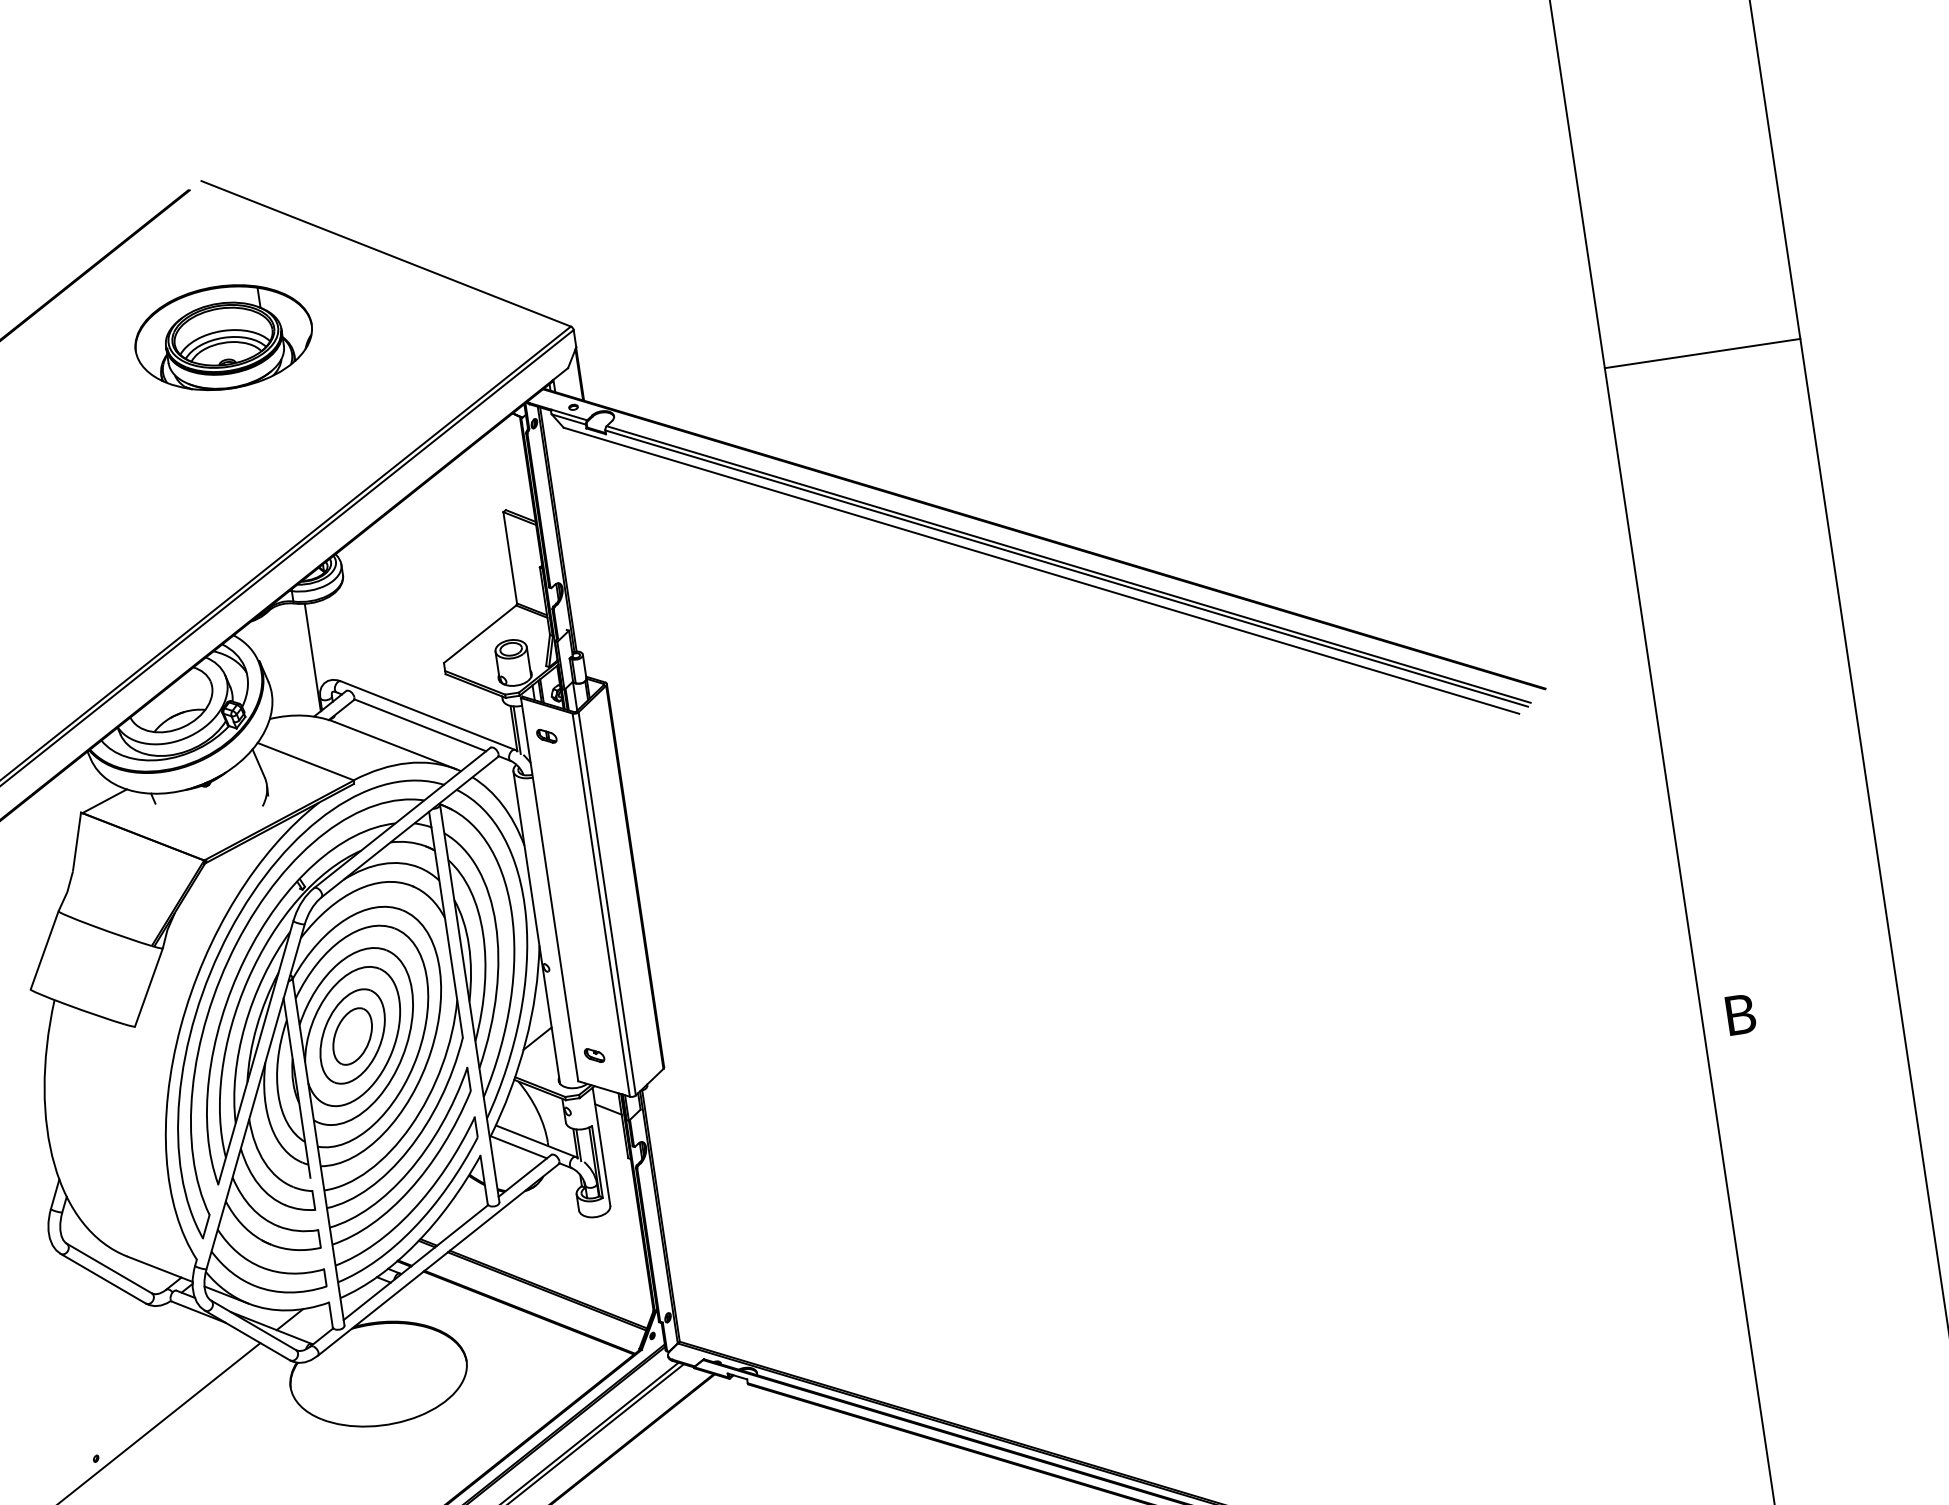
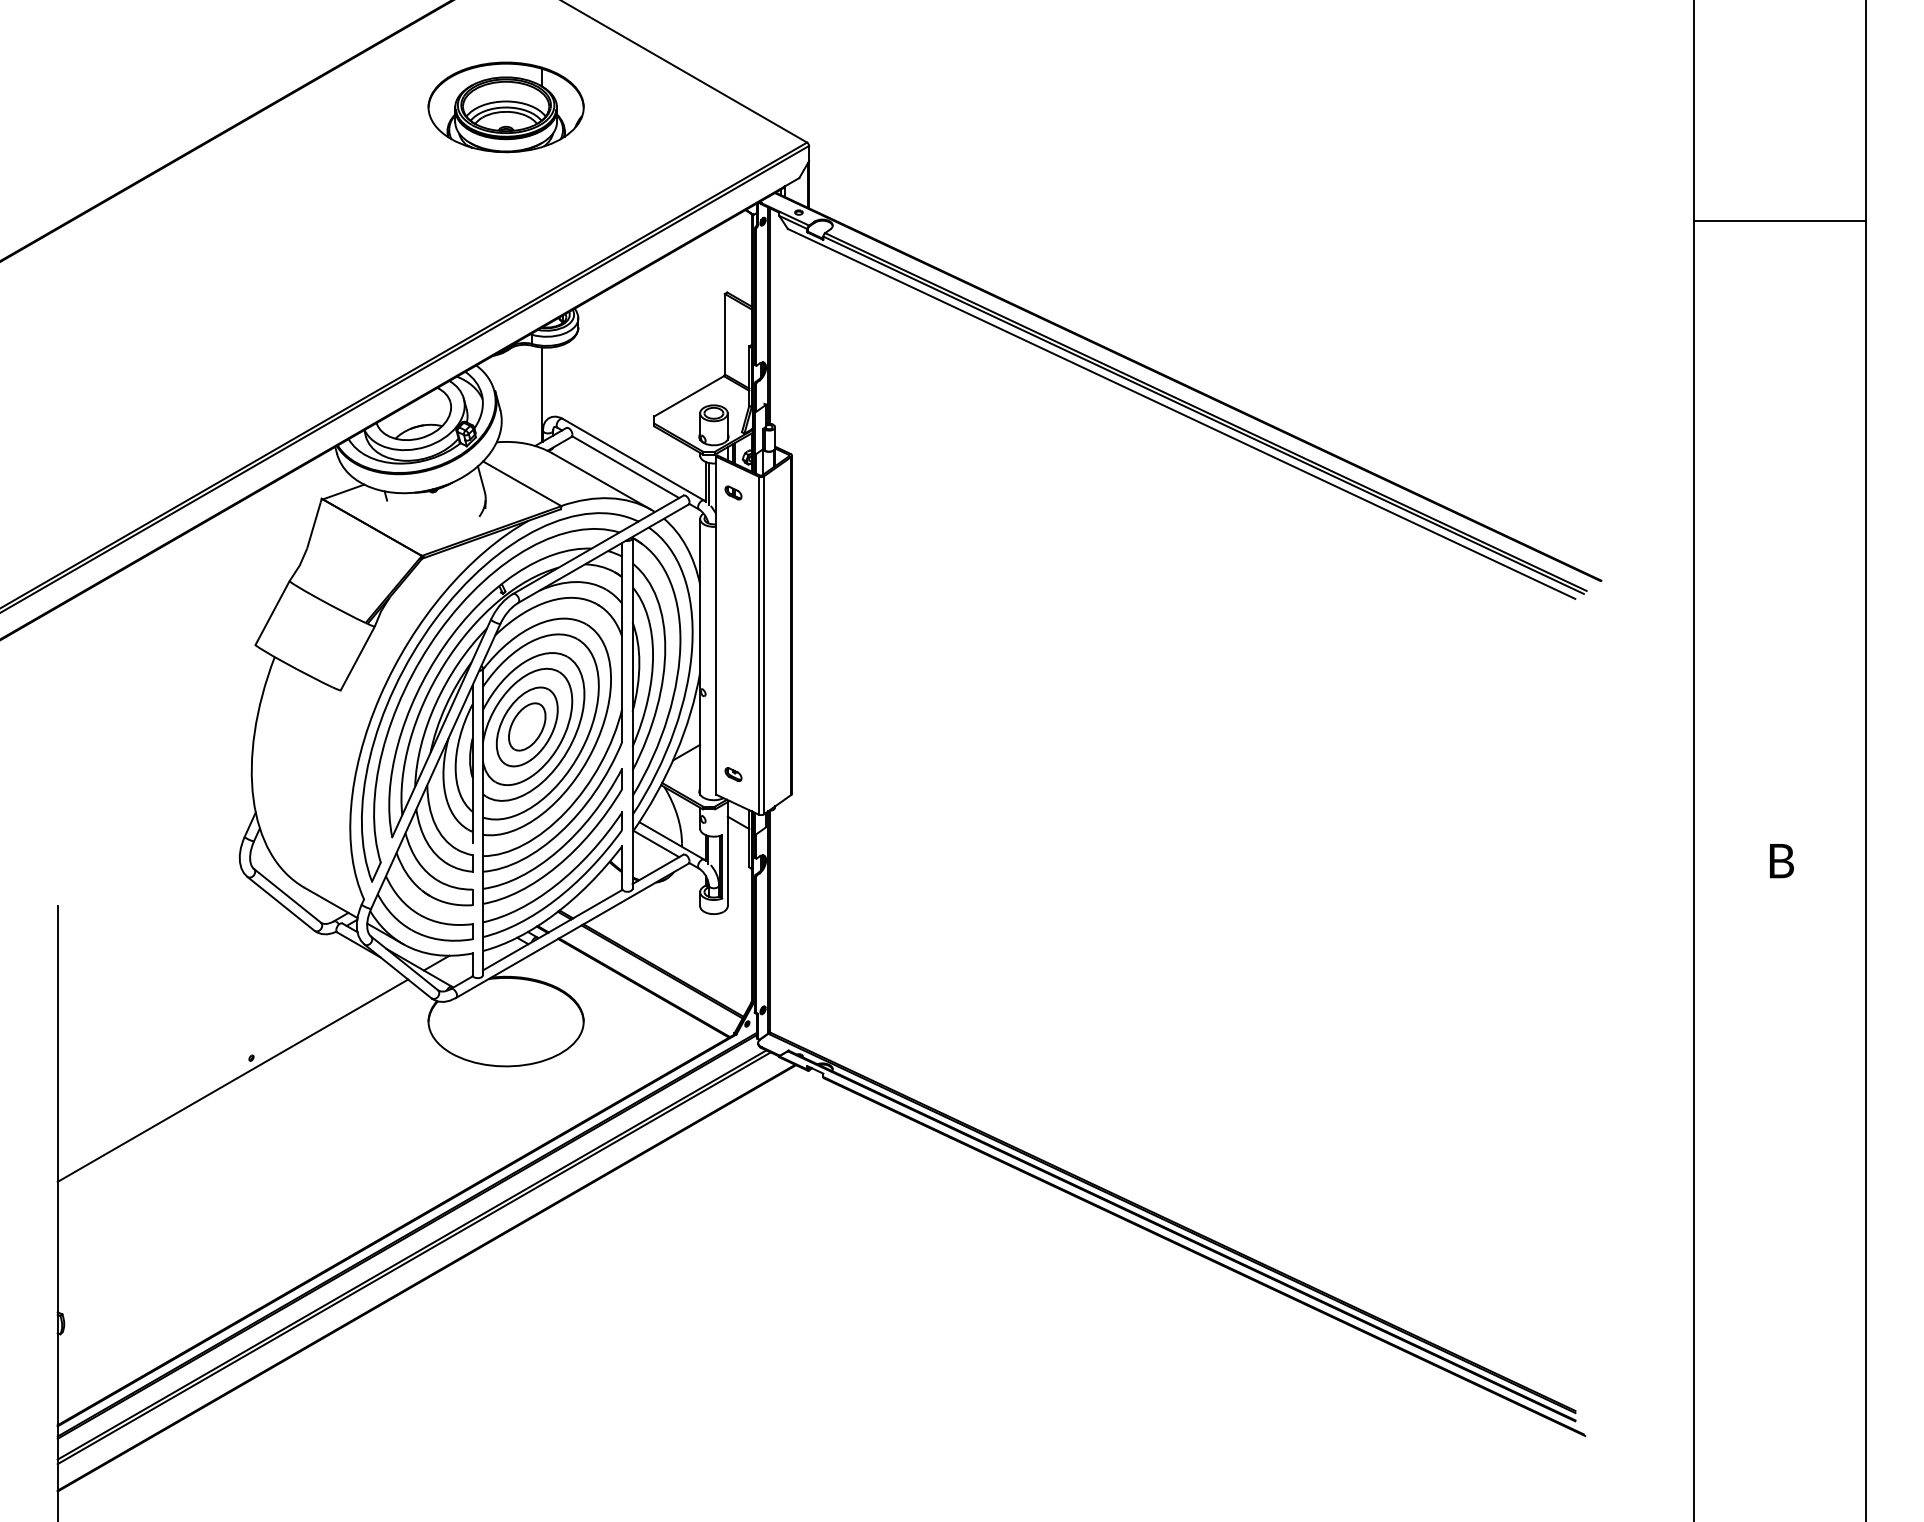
line: (1701, 353) -> (1779, 220), moved
text: (1740, 1015) -> (1781, 861), moved

